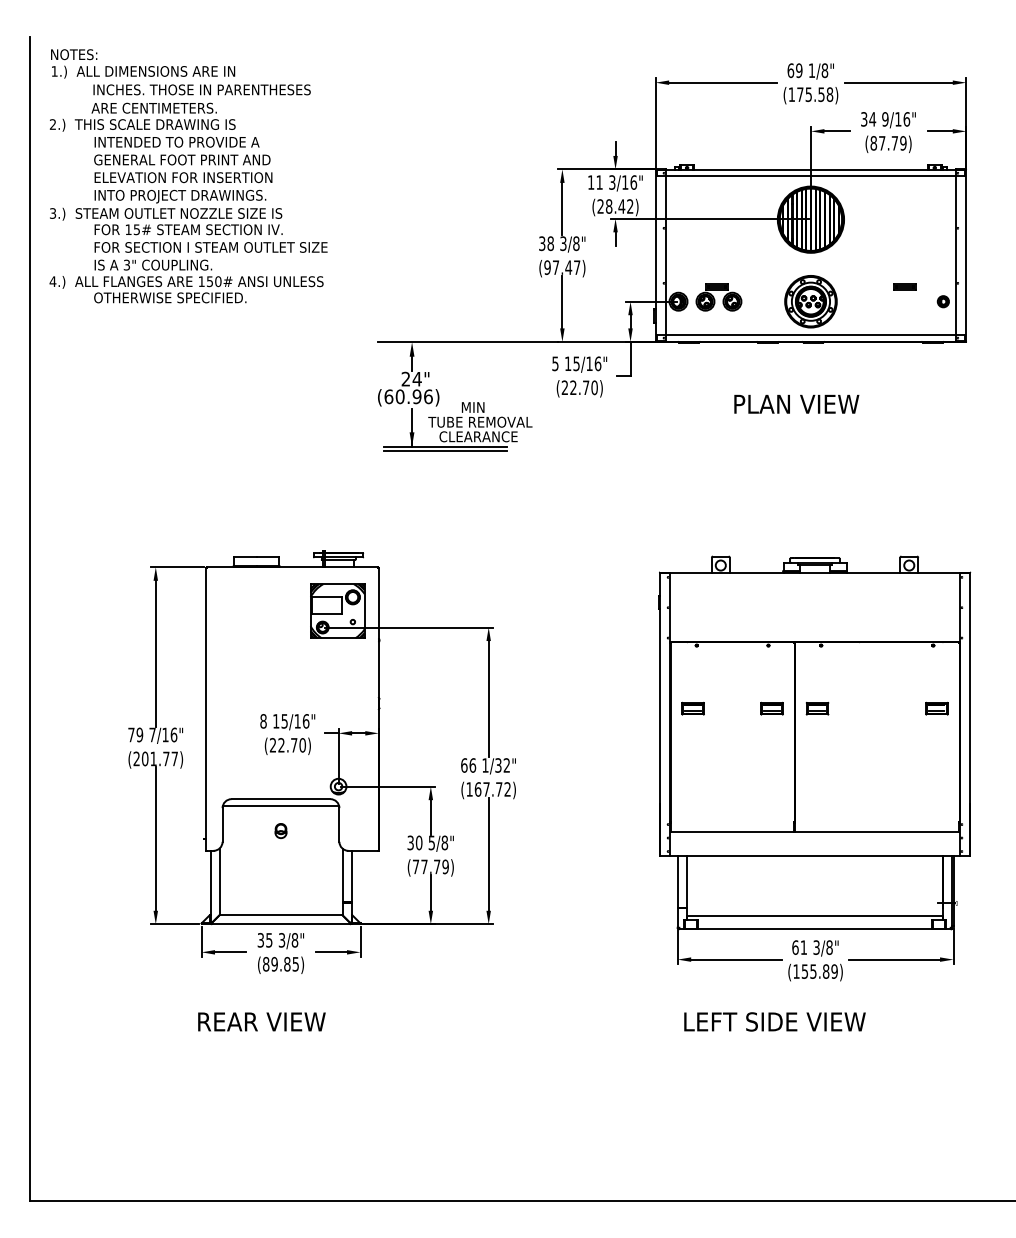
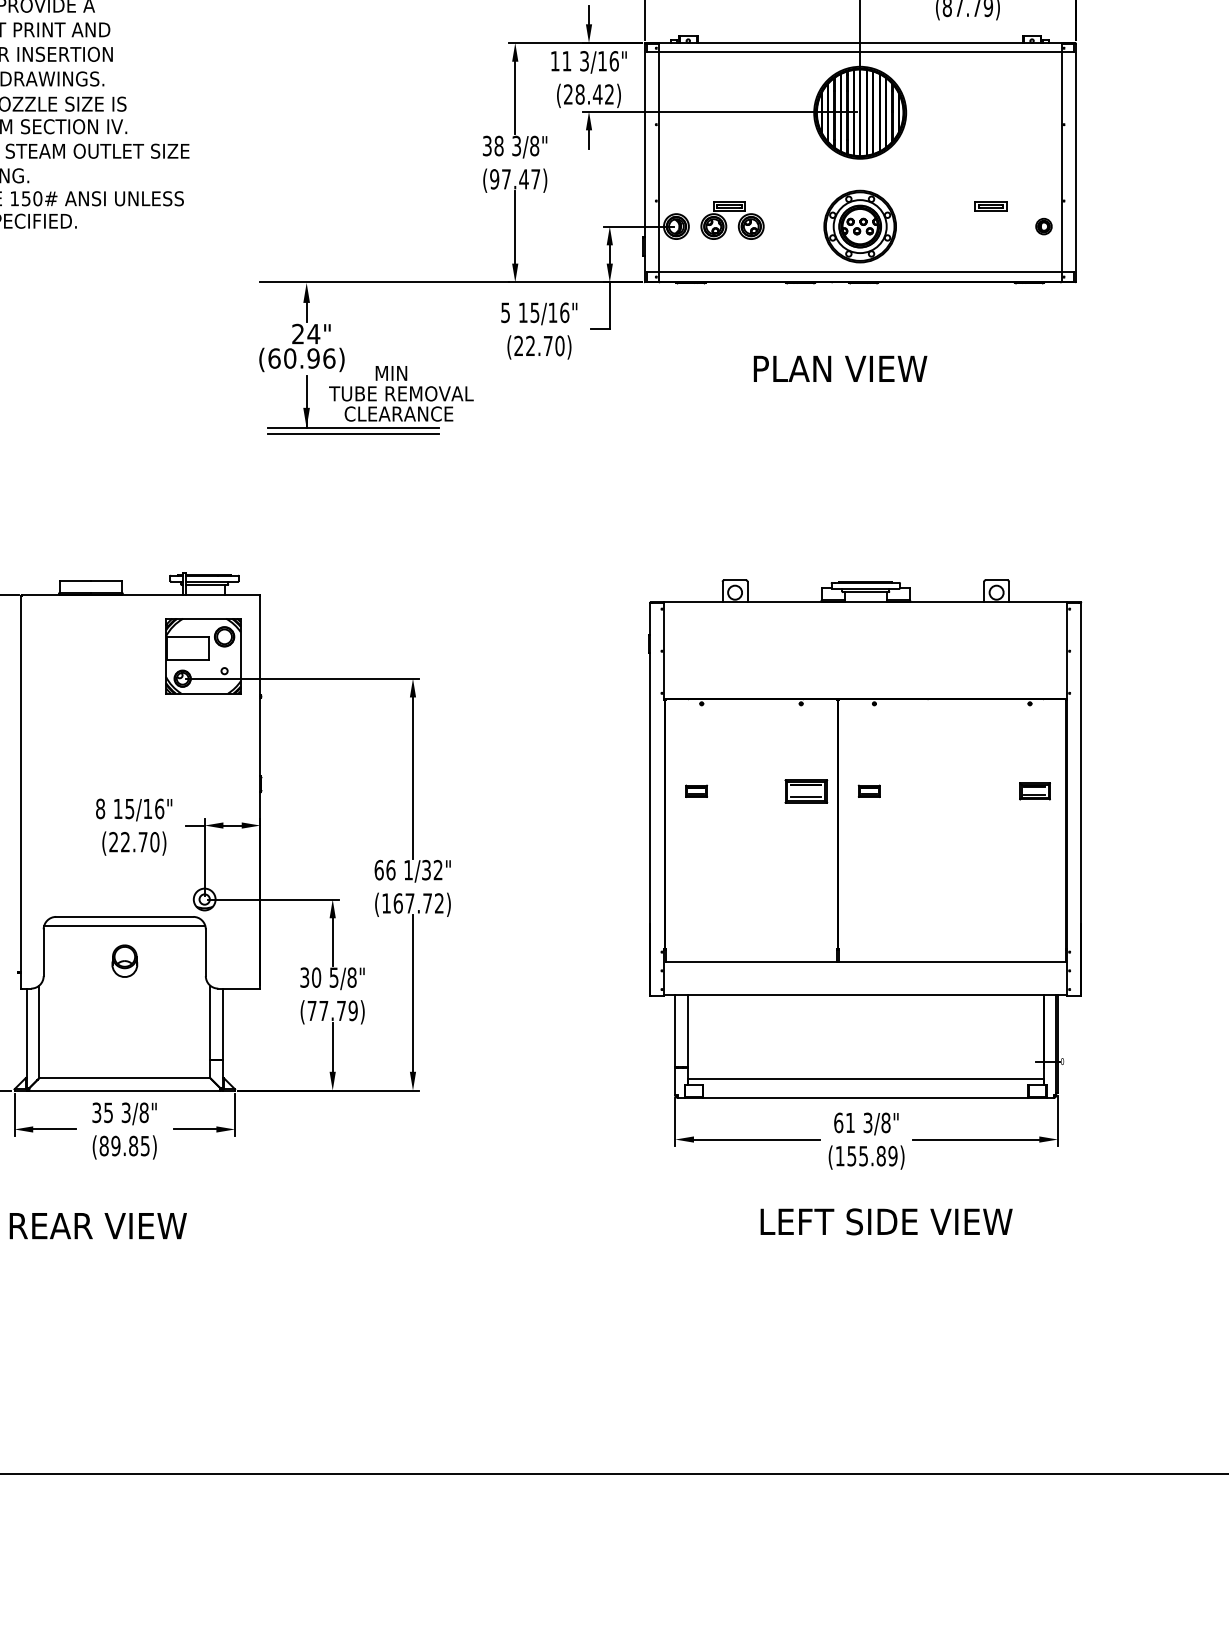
part: (692, 708) -> (695, 791), size x0.7
part: (771, 708) -> (805, 791), size x1.4
part: (817, 708) -> (869, 791), size x0.7
part: (280, 830) -> (124, 960), size x1.6
text: (774, 1021) -> (885, 1221), moved

